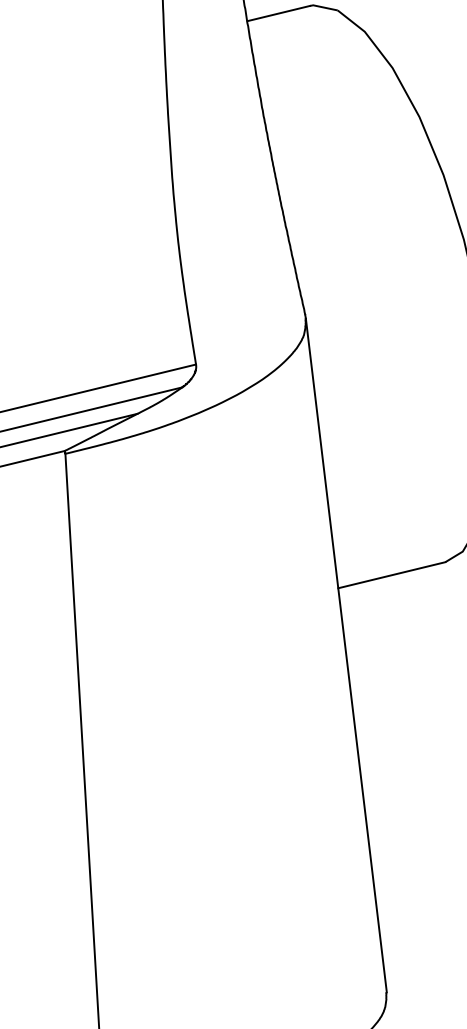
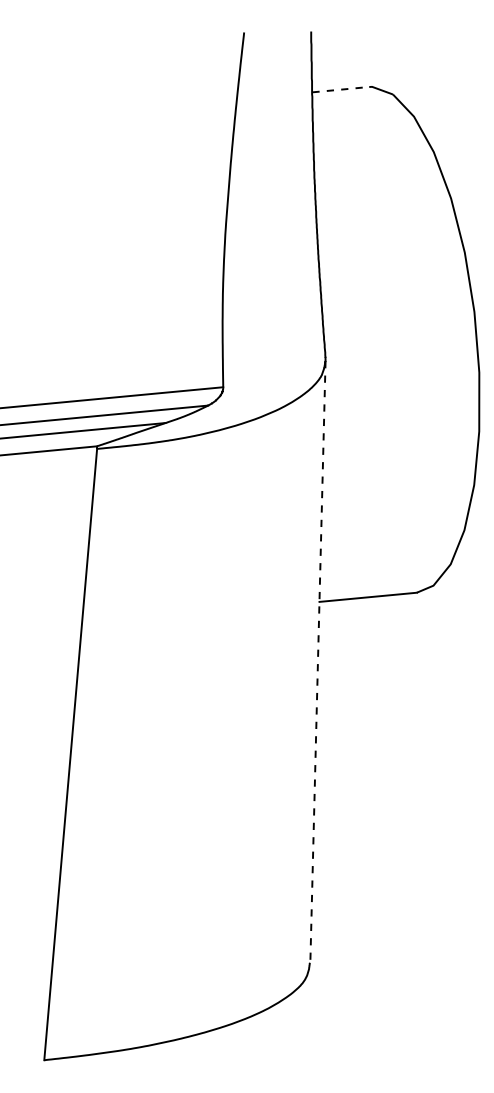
line: (278, 13) -> (340, 89), solid -> dashed
line: (345, 656) -> (317, 662), solid -> dashed

